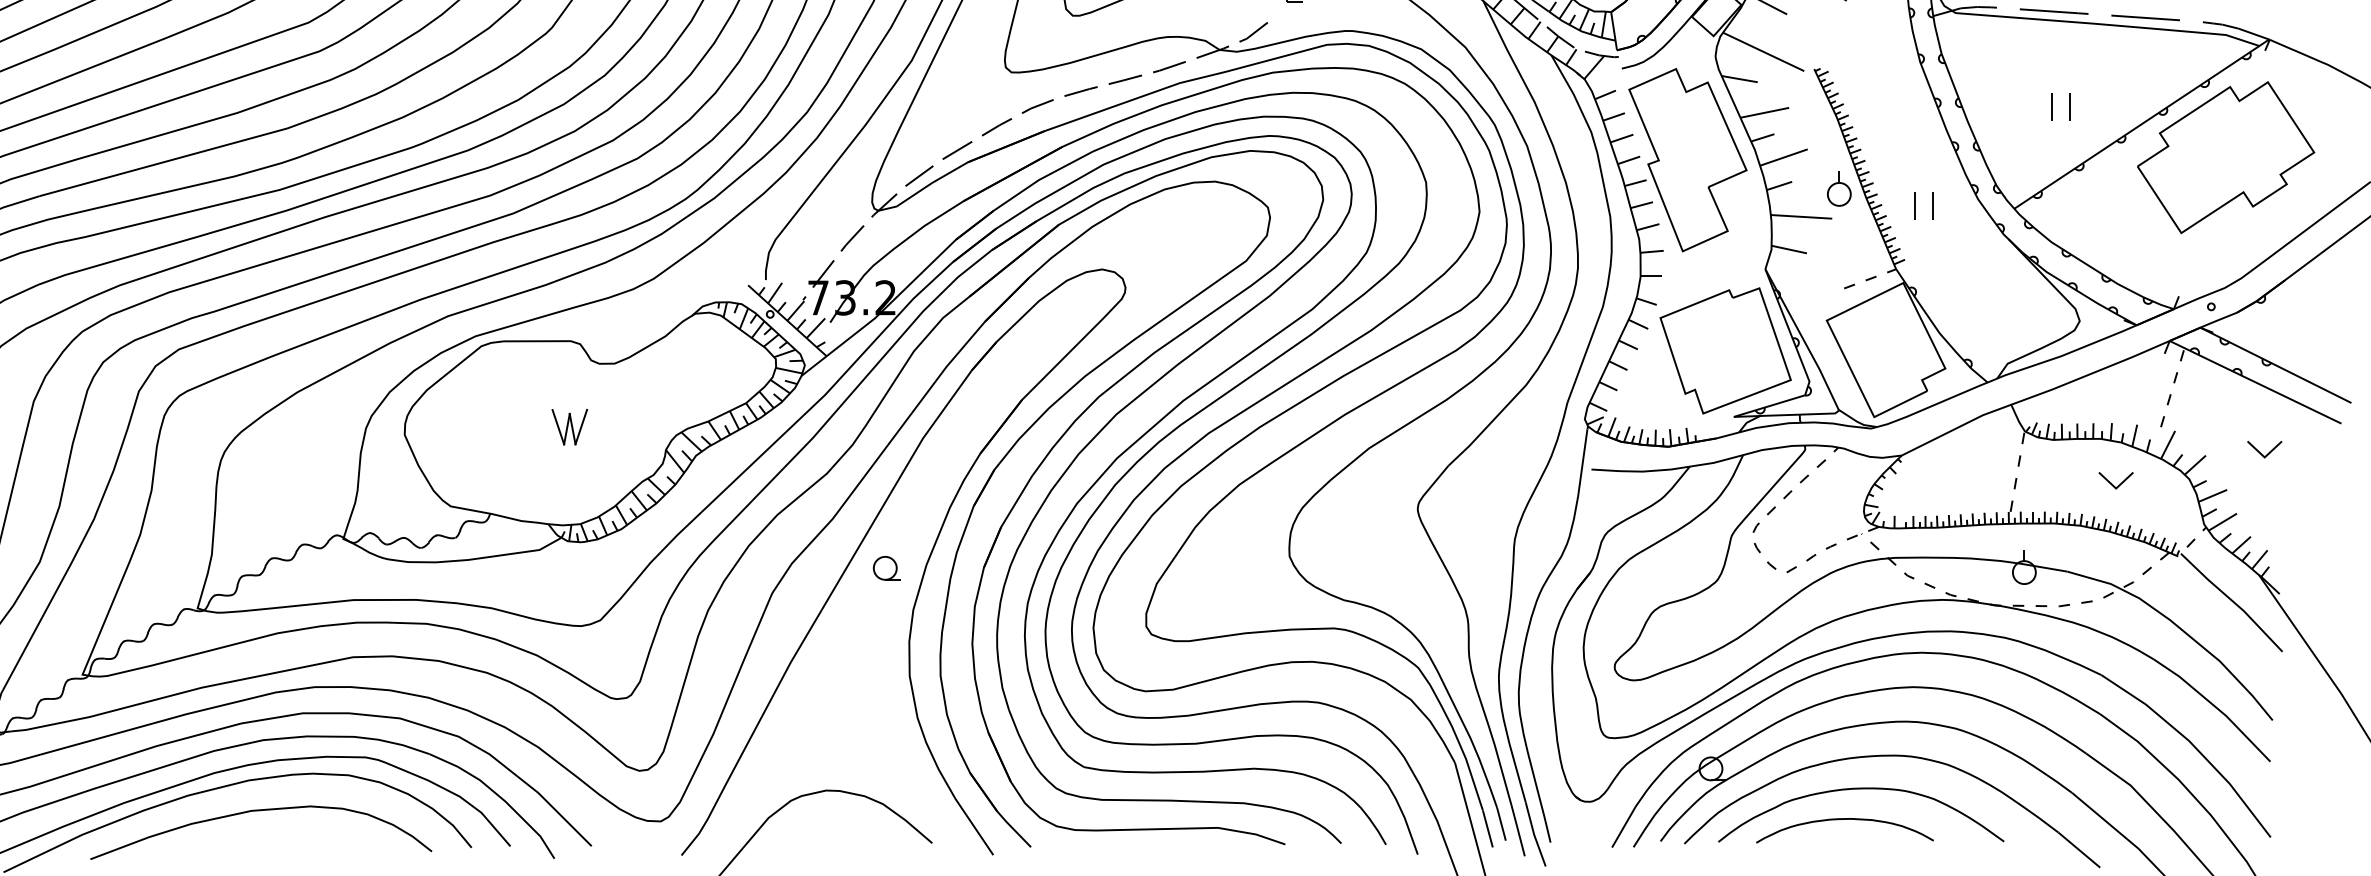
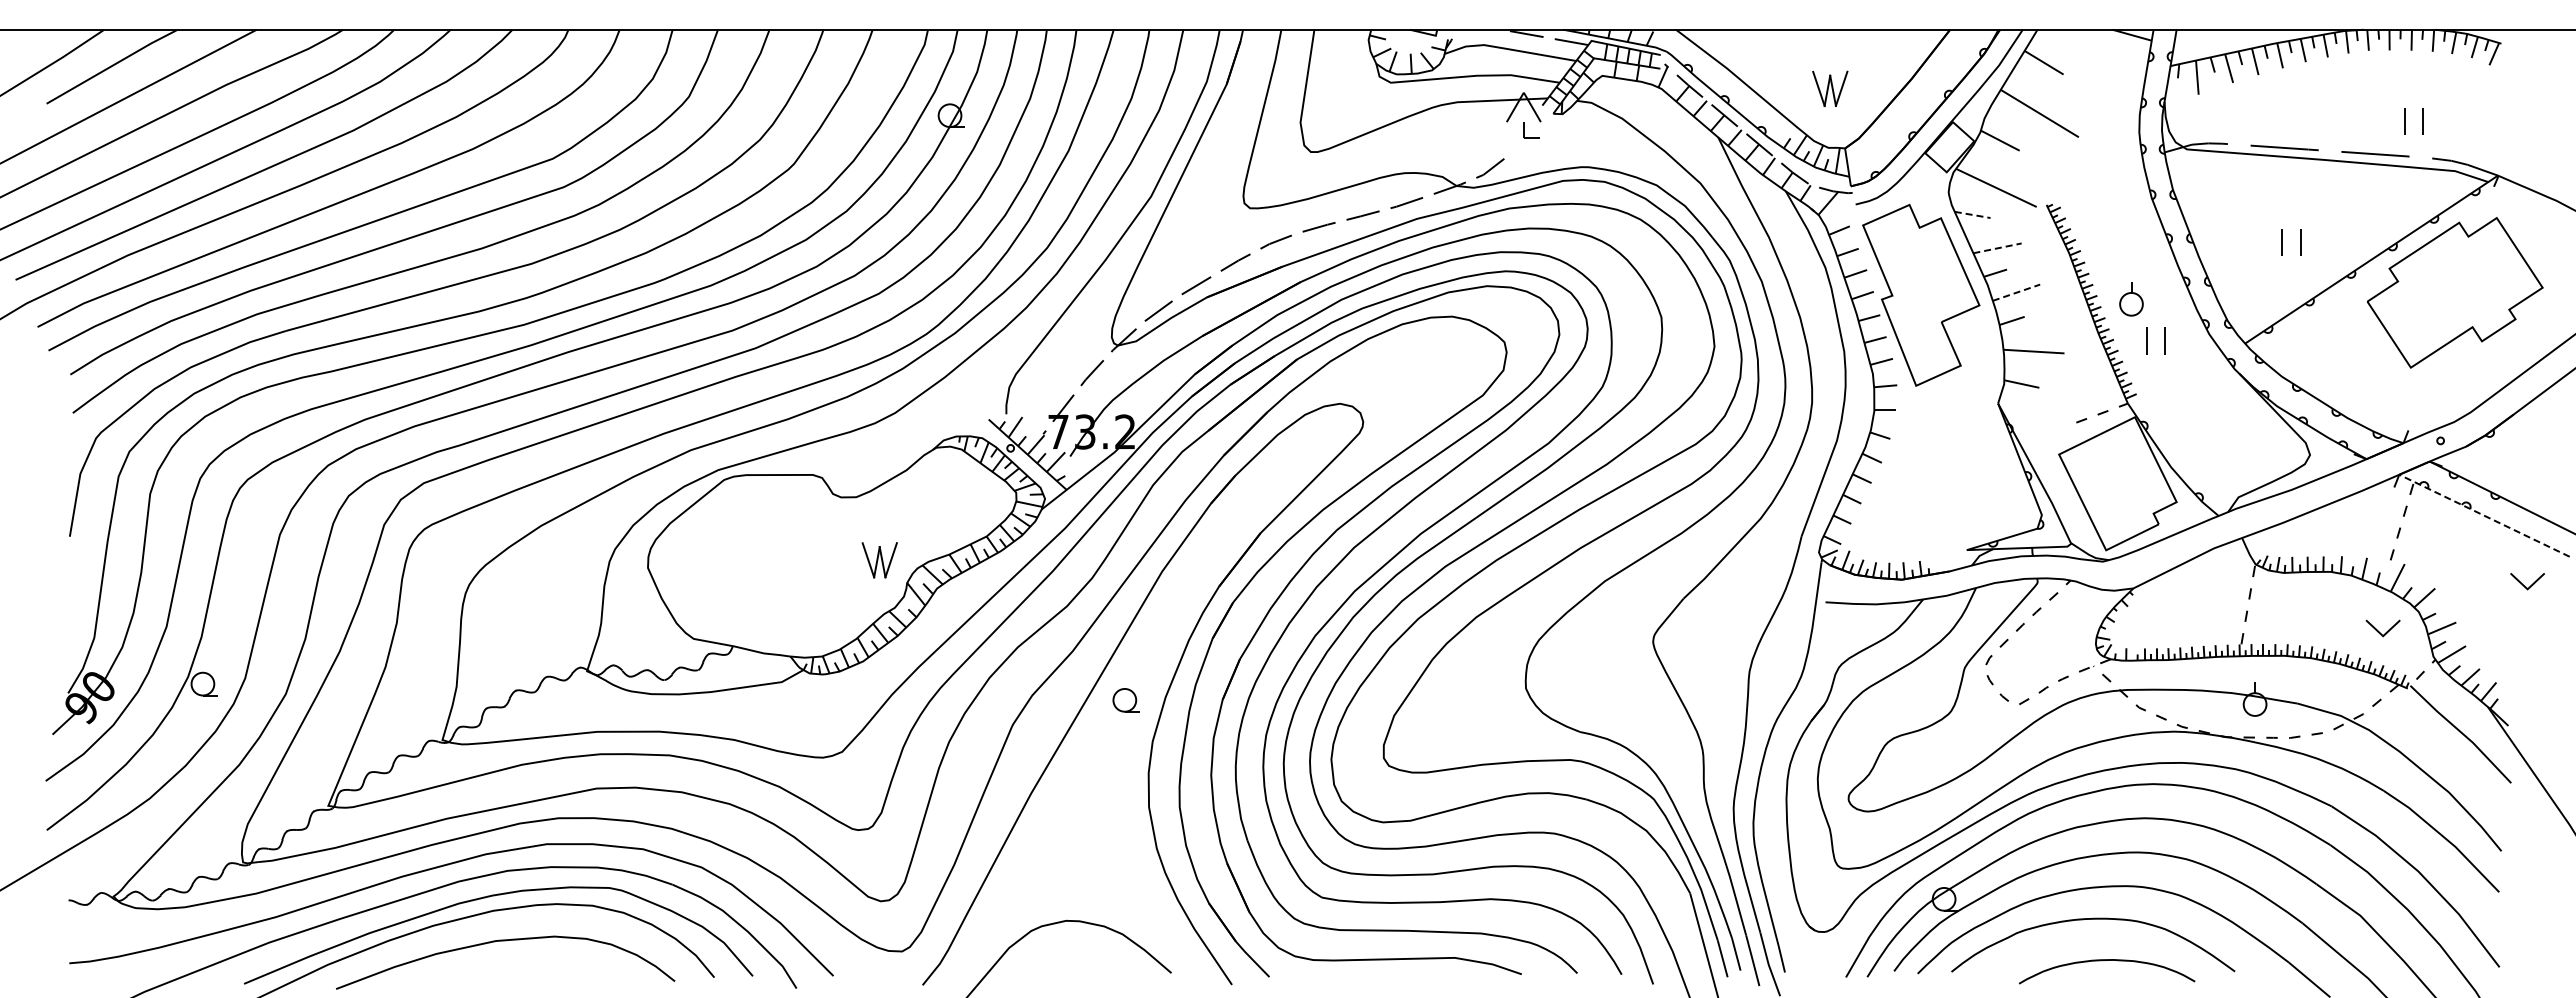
line: (1740, 79) -> (1973, 215), solid -> dashed
line: (1764, 112) -> (1997, 248), solid -> dashed
line: (1783, 157) -> (2016, 292), solid -> dashed
part: (1839, 189) -> (2131, 299), moved
part: (1725, 350) -> (1958, 484), removed
line: (2253, 381) -> (2482, 514), solid -> dashed
part: (569, 427) -> (879, 560), moved
part: (2264, 449) -> (2527, 581), moved
part: (2115, 480) -> (2382, 628), moved
curve: (1841, 820) -> (2103, 961), moved

